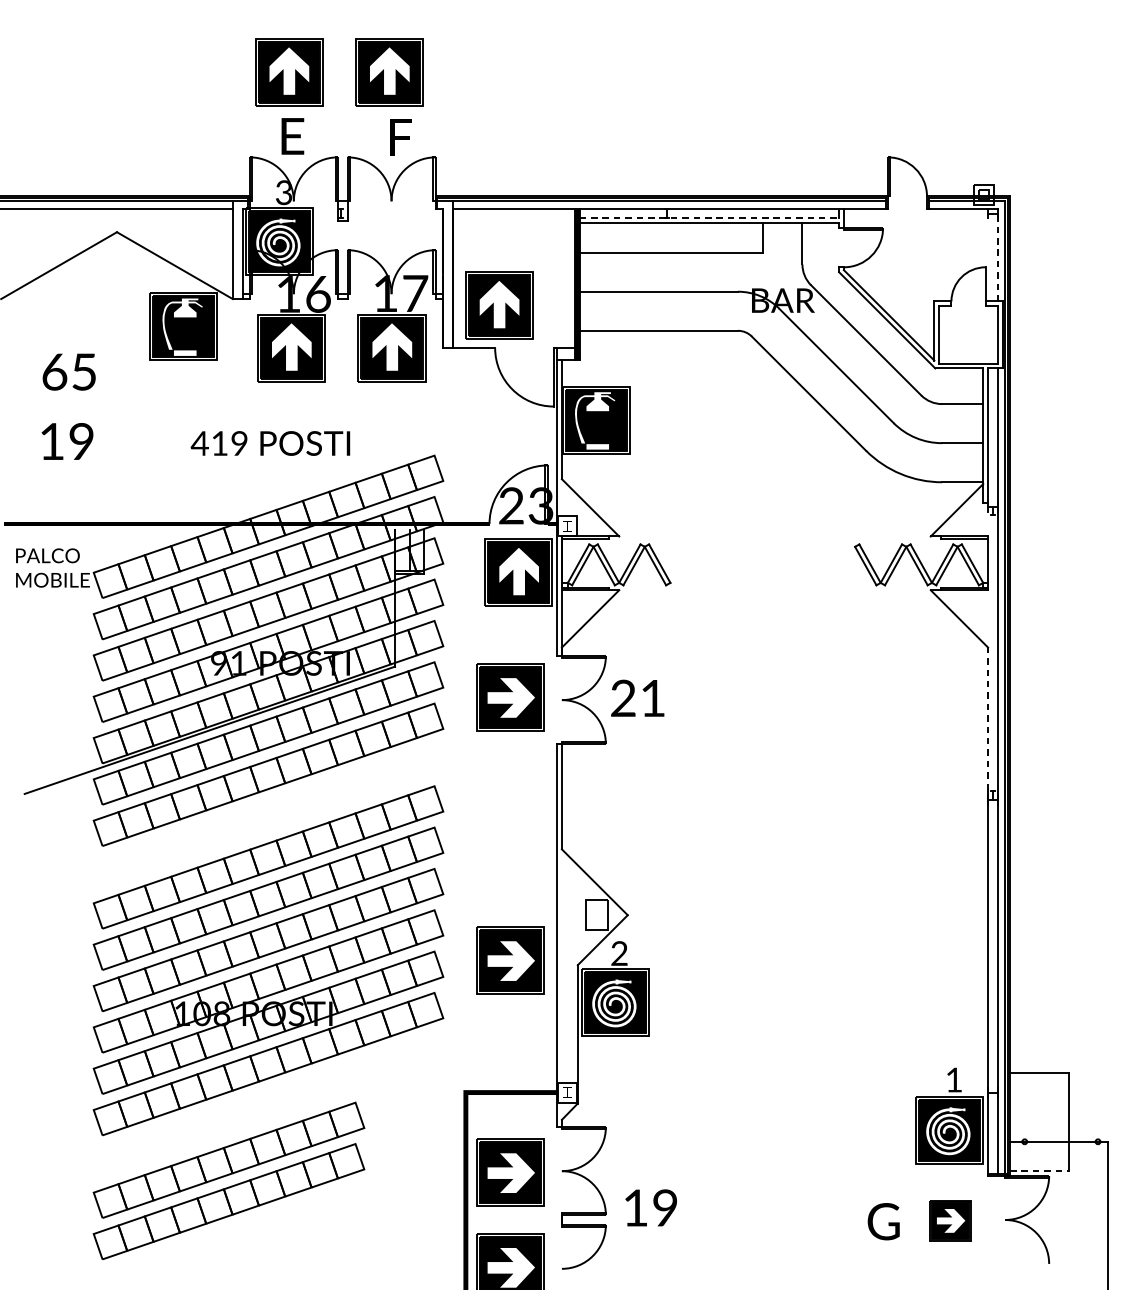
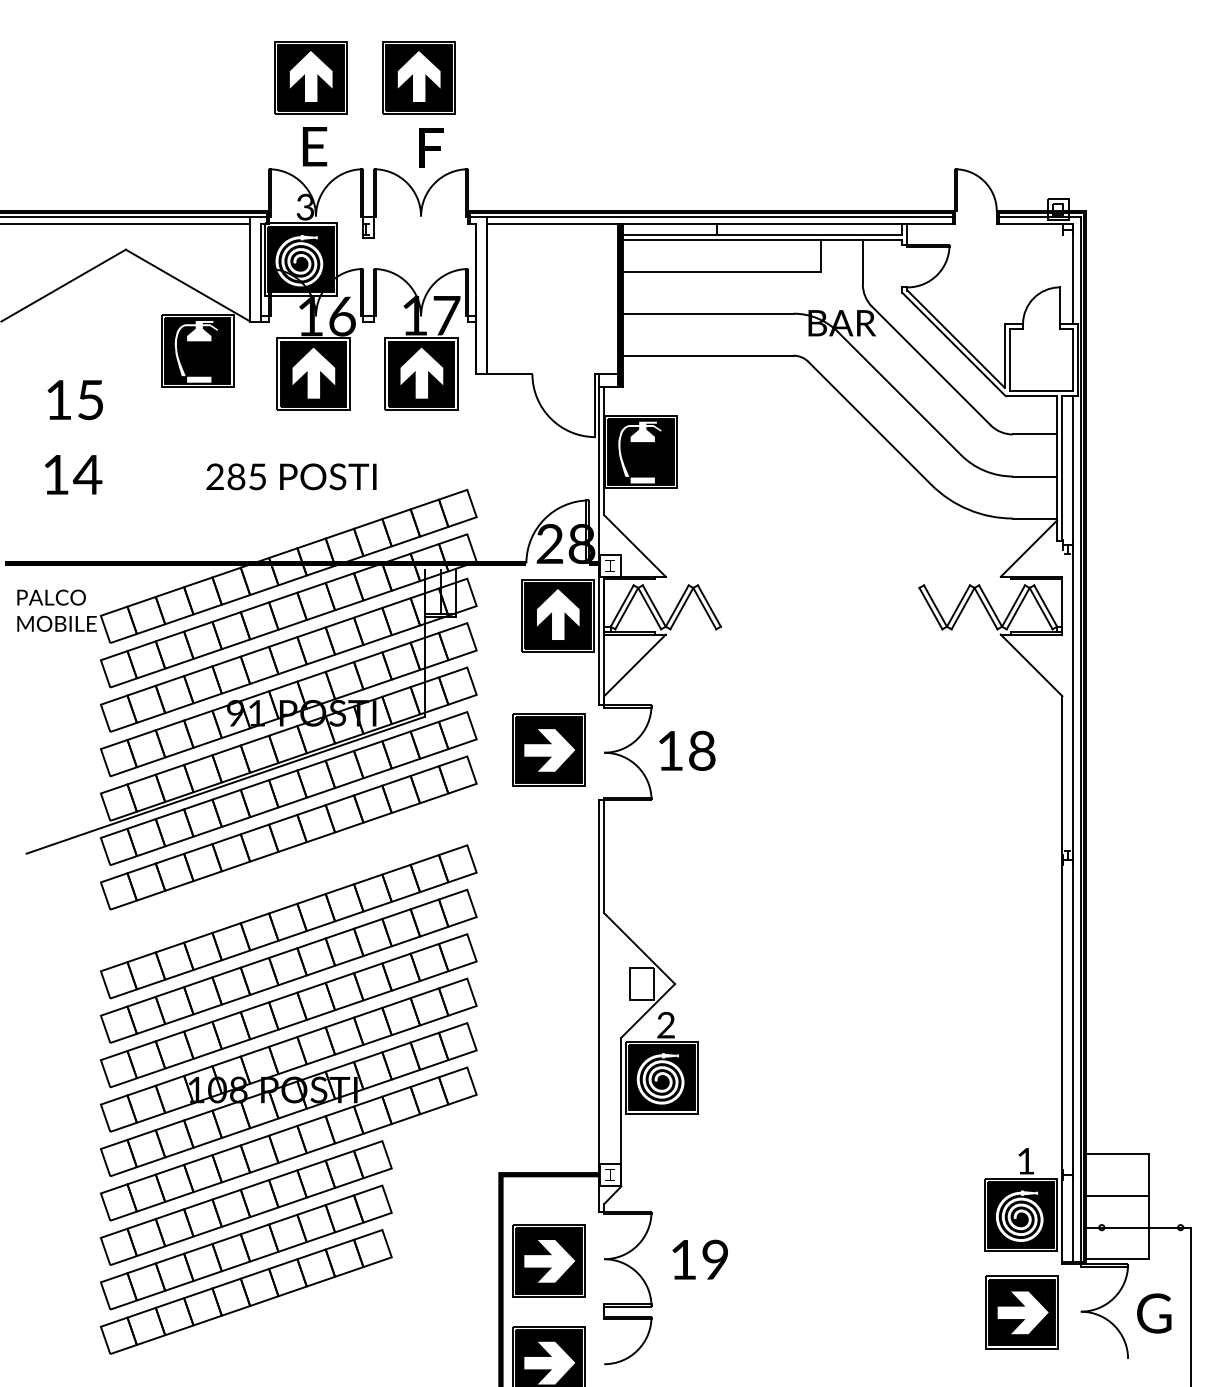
line: (710, 218) -> (763, 234), dashed -> solid
line: (997, 255) -> (1072, 274), dashed -> solid
part: (498, 305) -> (536, 328), removed
text: (55, 372) -> (59, 400), 65 -> 15
text: (81, 441) -> (87, 474), 19 -> 14
text: (218, 443) -> (235, 476), 419 -> 285
text: (540, 504) -> (581, 542), 23 -> 28
text: (638, 698) -> (686, 750), 21 -> 18
line: (988, 718) -> (1062, 772), dashed -> solid
part: (510, 960) -> (548, 1032), removed
line: (1039, 1112) -> (1117, 1196), added
part: (228, 1118) -> (245, 1202), added
line: (1039, 1171) -> (1117, 1259), dashed -> solid
text: (650, 1207) -> (699, 1259), moved
part: (950, 1220) -> (1021, 1312), size x1.67
text: (883, 1221) -> (1154, 1313), moved

